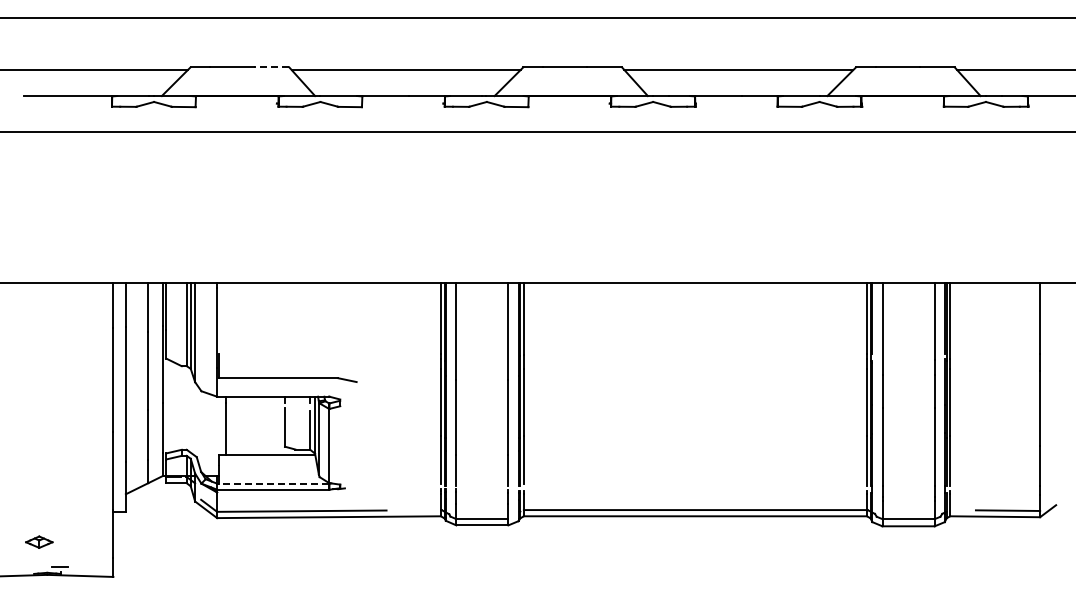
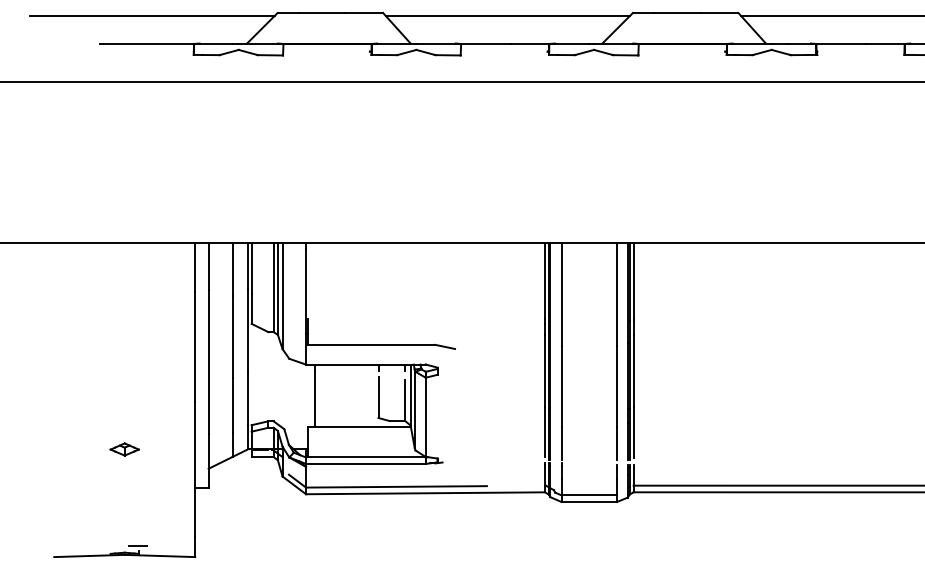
line: (271, 67) -> (364, 13), dashed -> solid
line: (272, 483) -> (365, 457), dashed -> solid
part: (39, 541) -> (124, 448), moved

